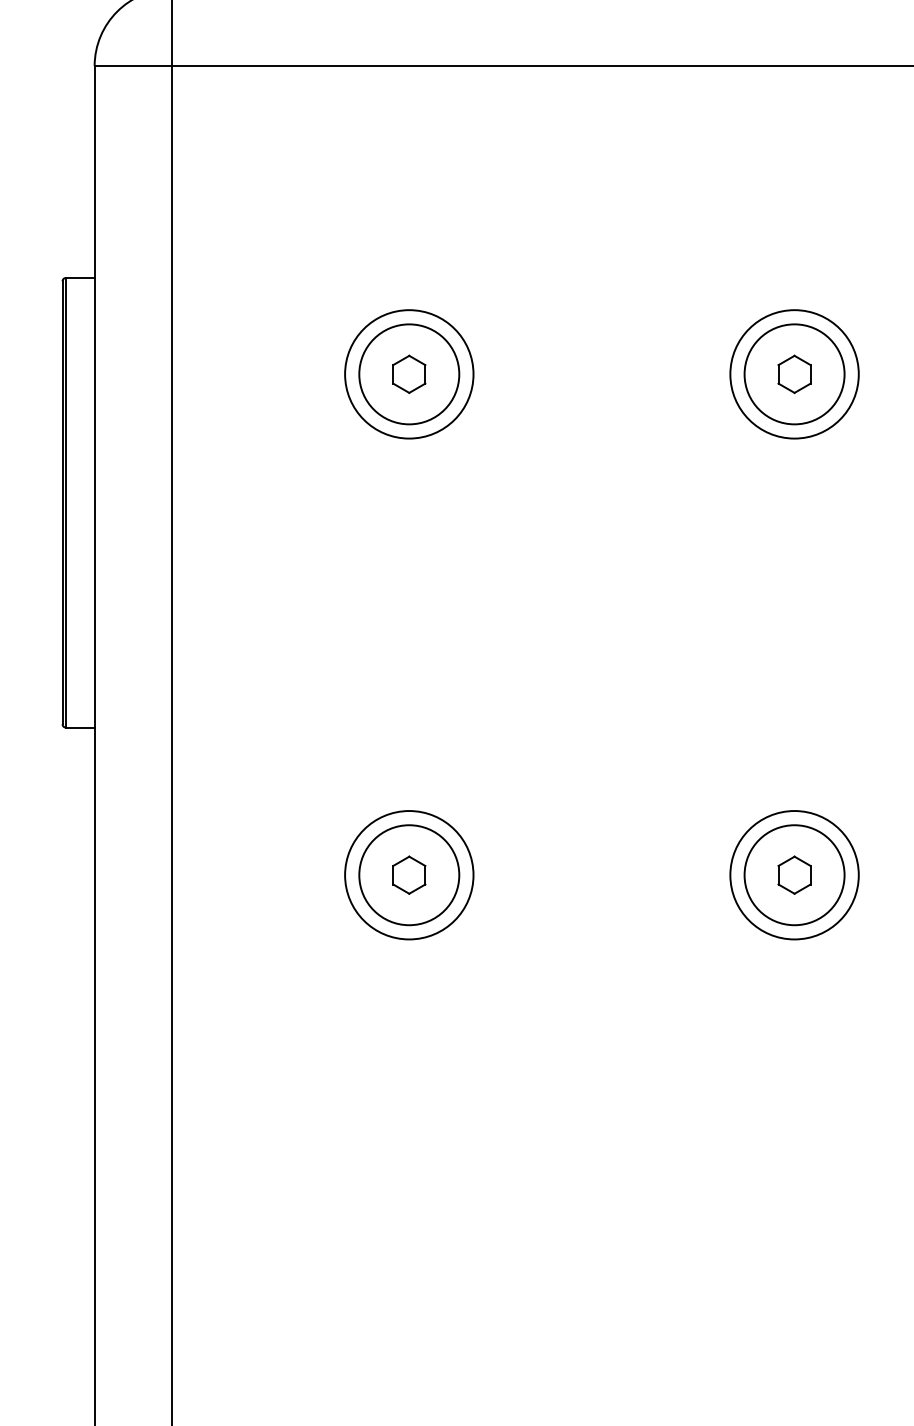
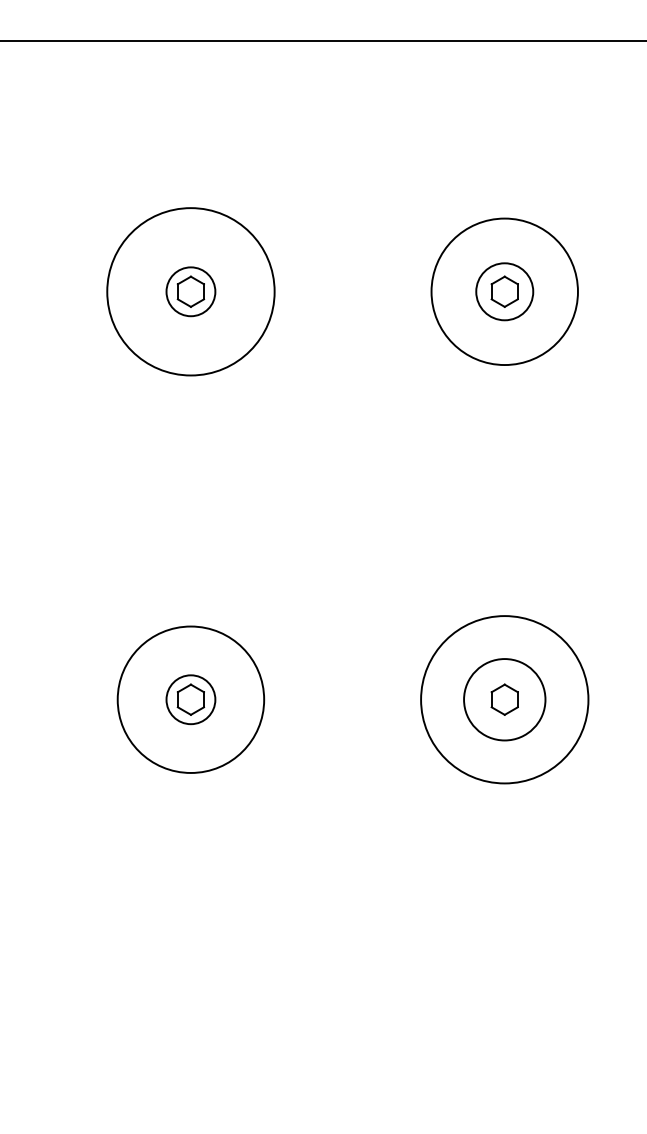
circle: (409, 374) -> (191, 291), size x0.6
circle: (409, 374) -> (191, 291), size x1.6
circle: (794, 374) -> (504, 291), size x0.7
circle: (794, 374) -> (504, 291), size x1.4
circle: (409, 875) -> (191, 699), size x0.6
circle: (409, 875) -> (191, 699), size x1.4
circle: (794, 875) -> (504, 699), size x1.6

